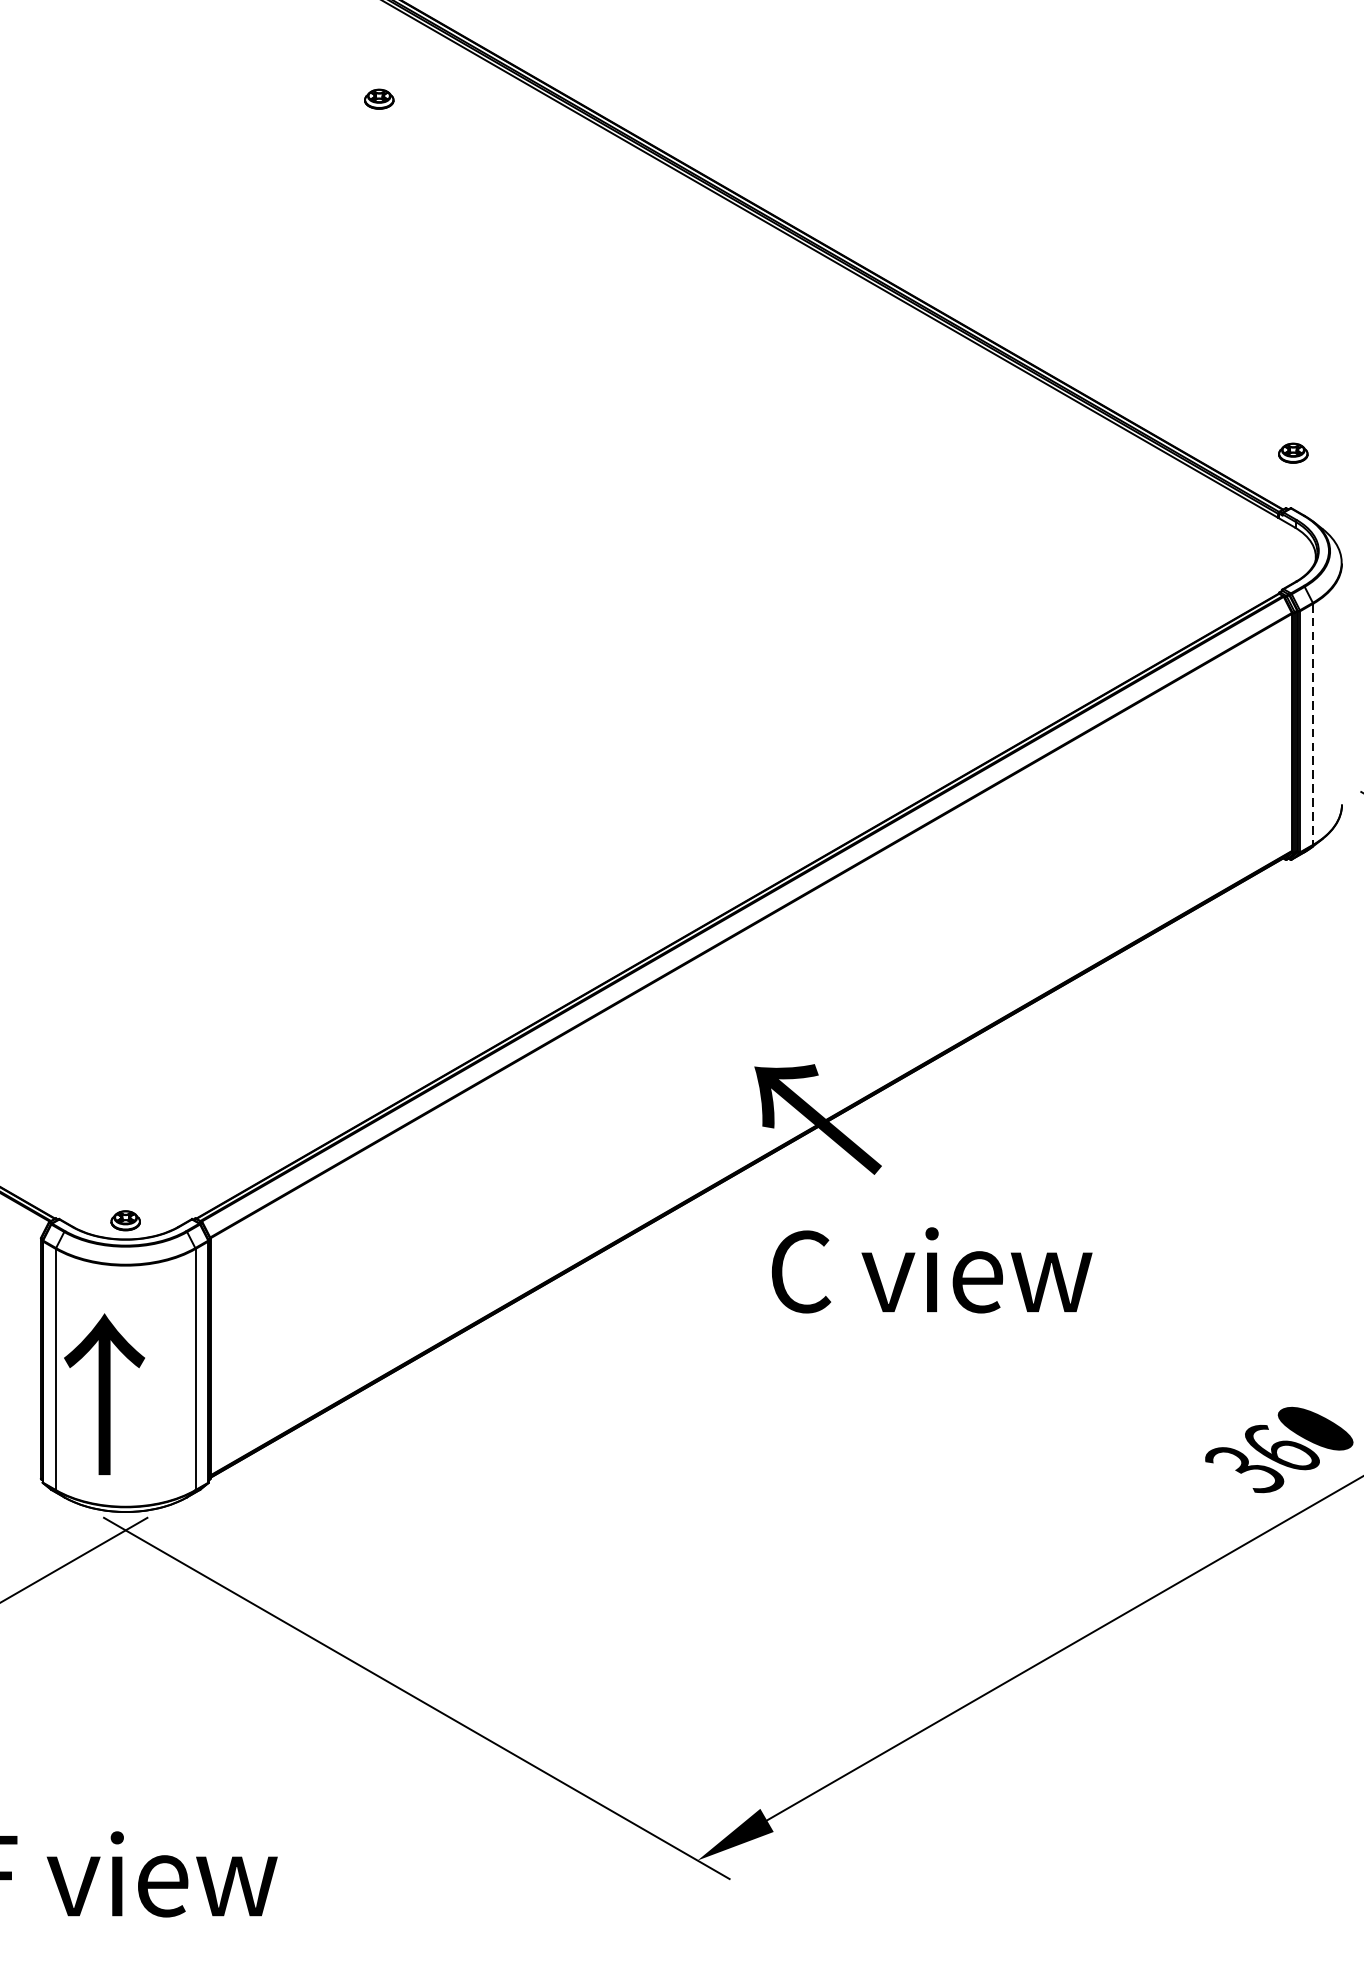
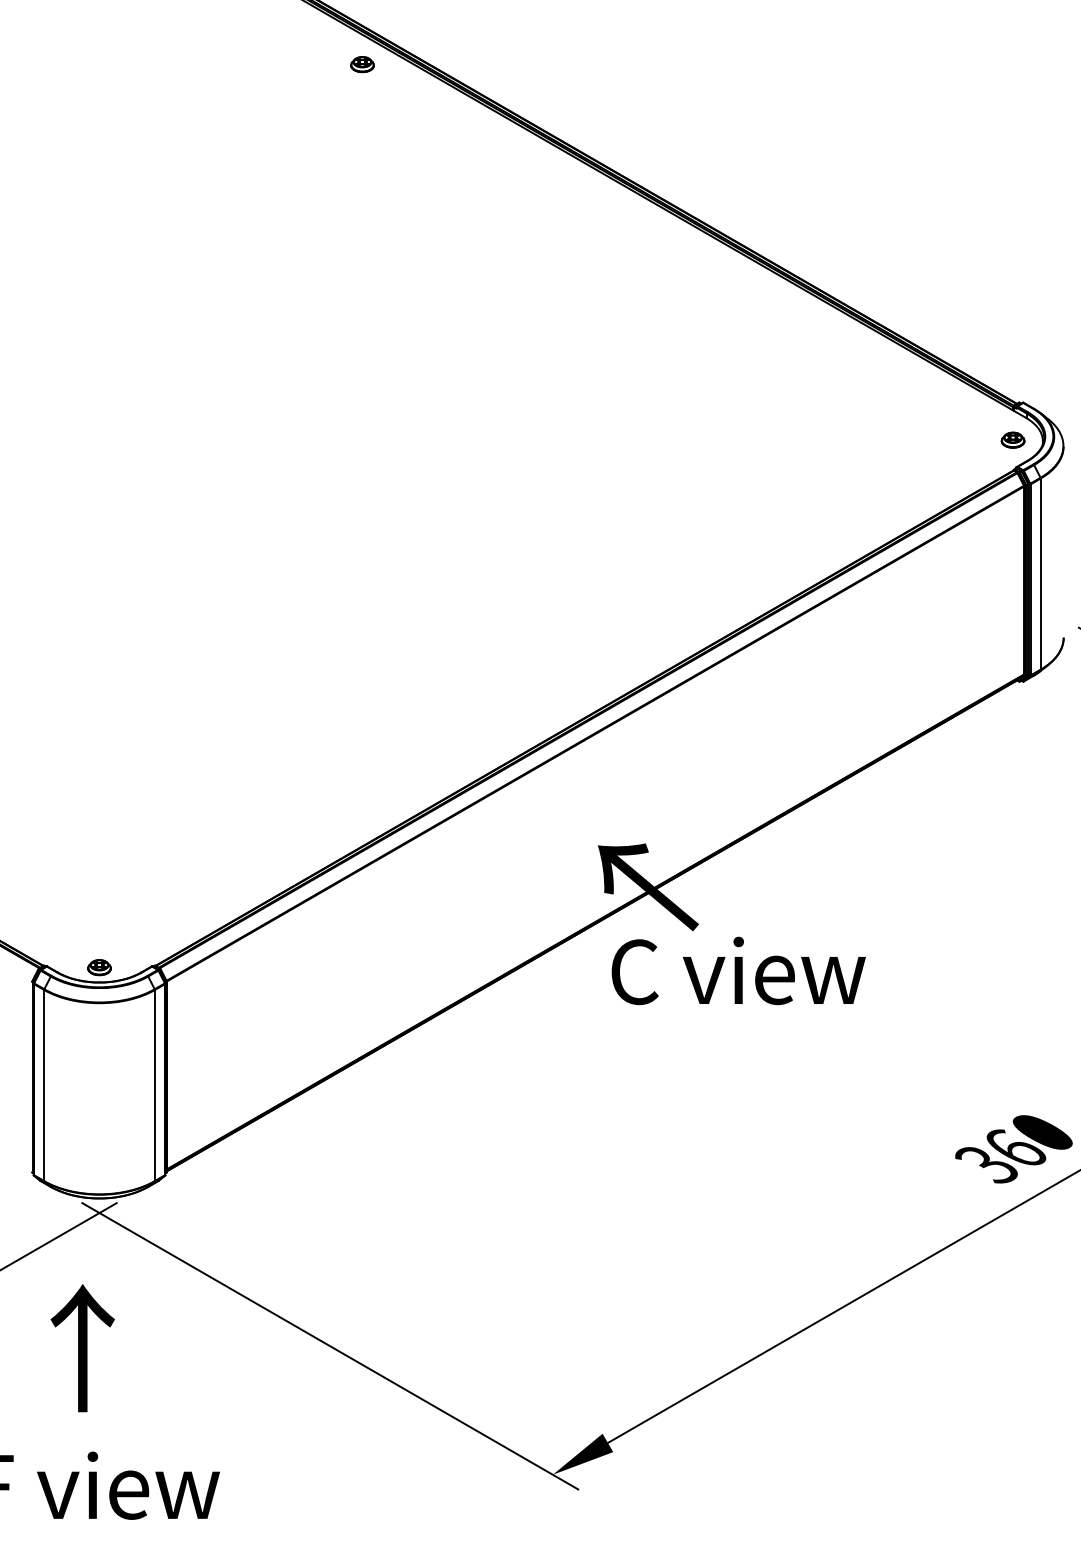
part: (379, 99) -> (362, 64), moved
part: (1292, 452) -> (1012, 439), moved
line: (1312, 724) -> (1040, 574), dashed -> solid
text: (931, 1269) -> (738, 970), moved
text: (104, 1394) -> (82, 1348), moved

